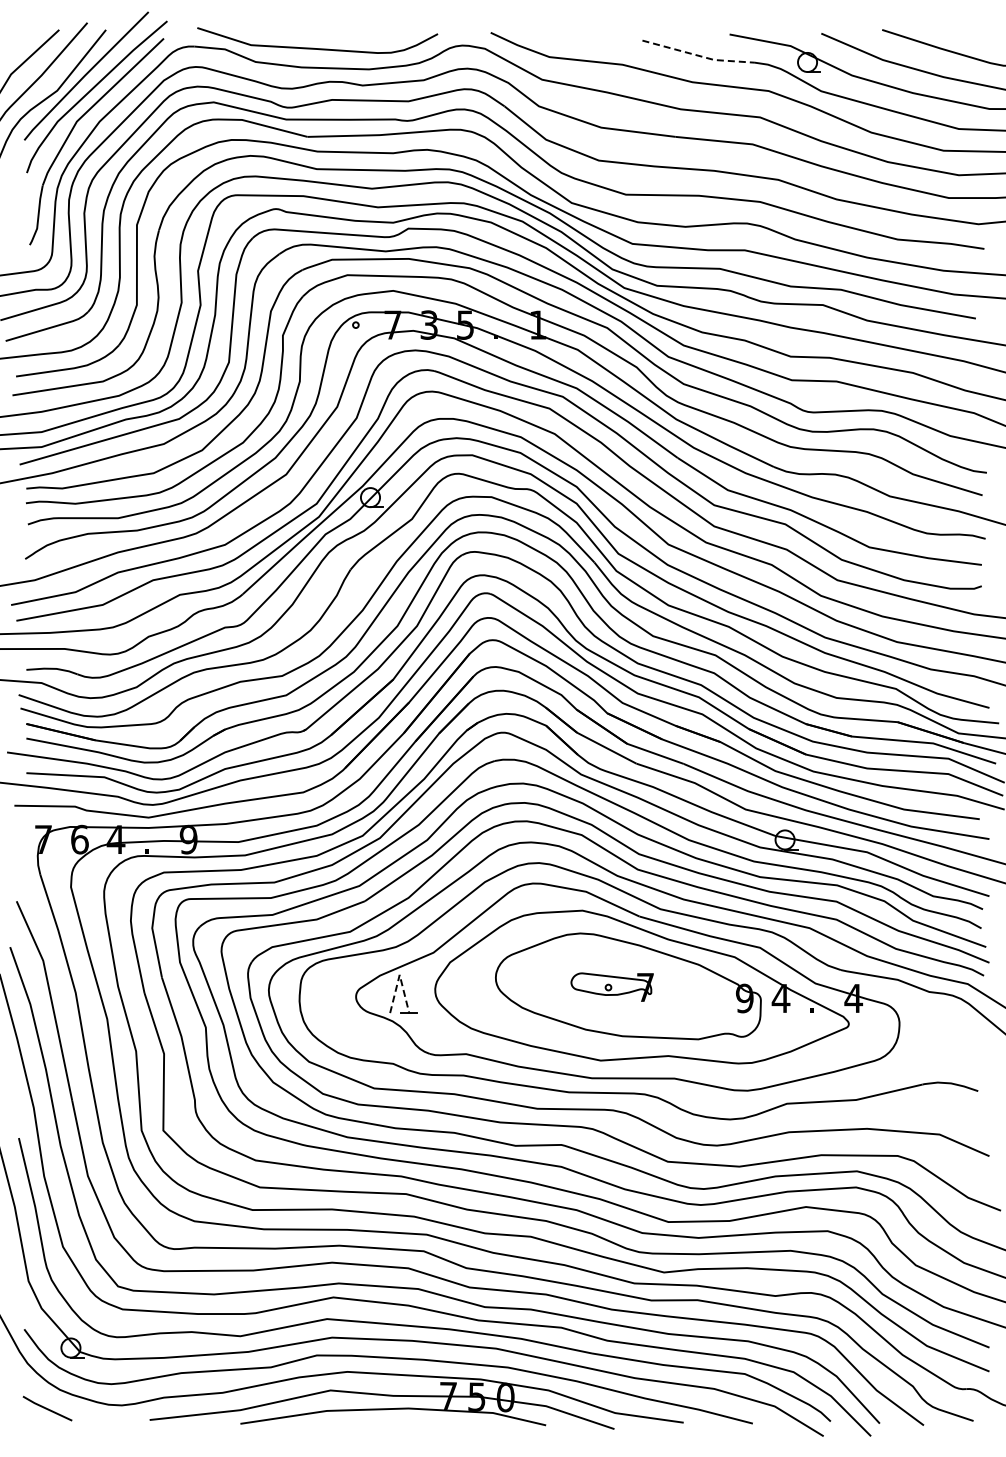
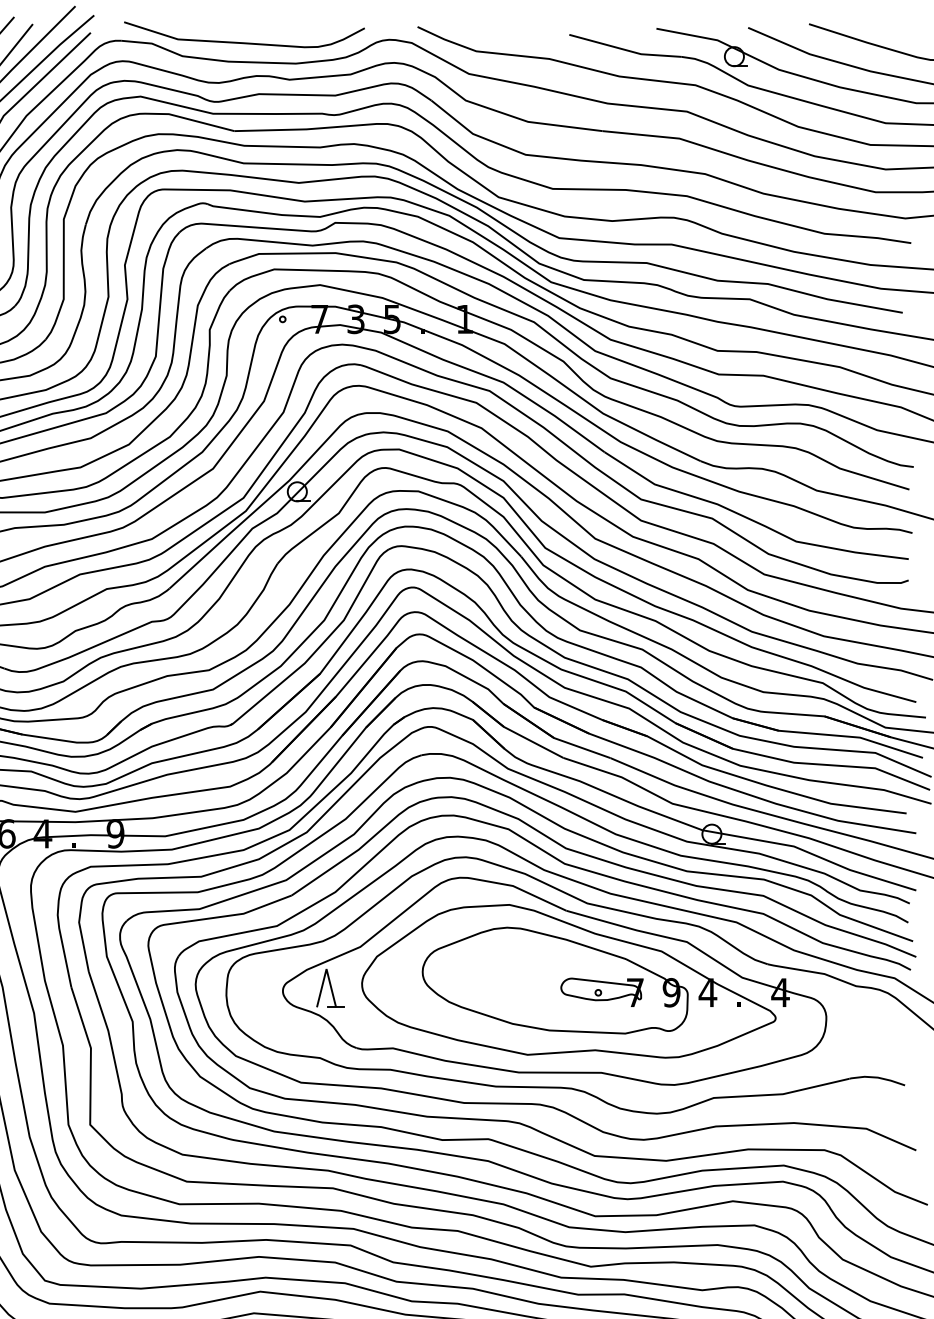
line: (698, 55) -> (625, 49), dashed -> solid
line: (399, 974) -> (326, 968), dashed -> solid
part: (611, 986) -> (601, 991), moved

